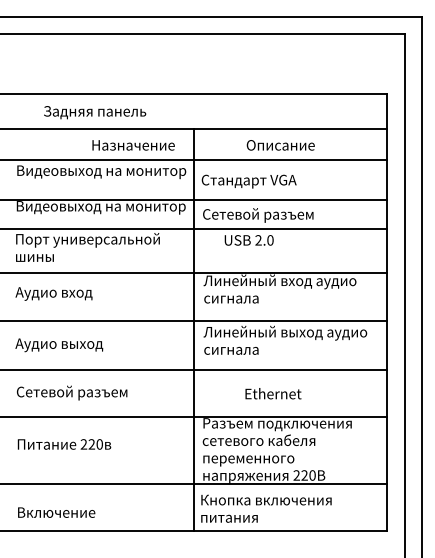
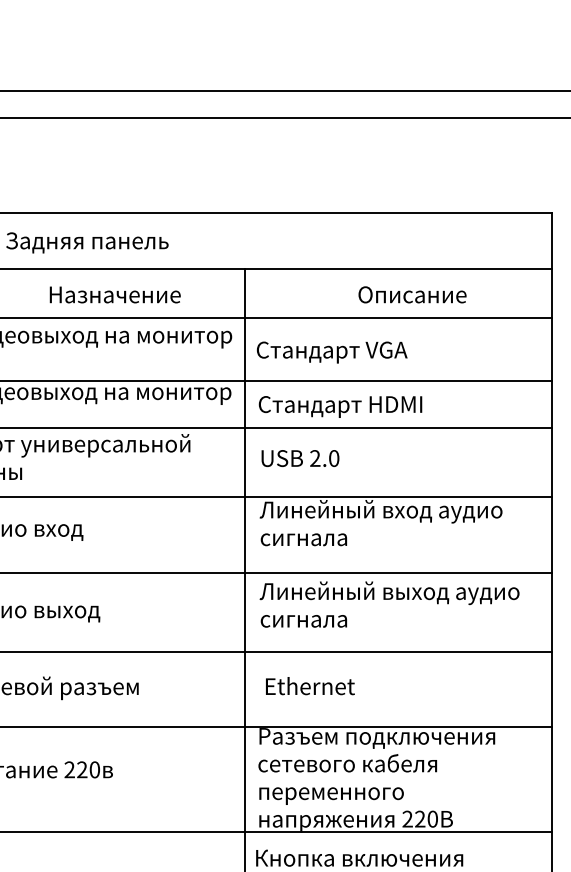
text: (133, 145) -> (115, 295), moved
text: (280, 145) -> (412, 295), moved
text: (262, 215) -> (353, 406), Сетевой разъем -> Стандарт HDMI
text: (248, 240) -> (299, 458), moved
text: (273, 393) -> (310, 685), moved

